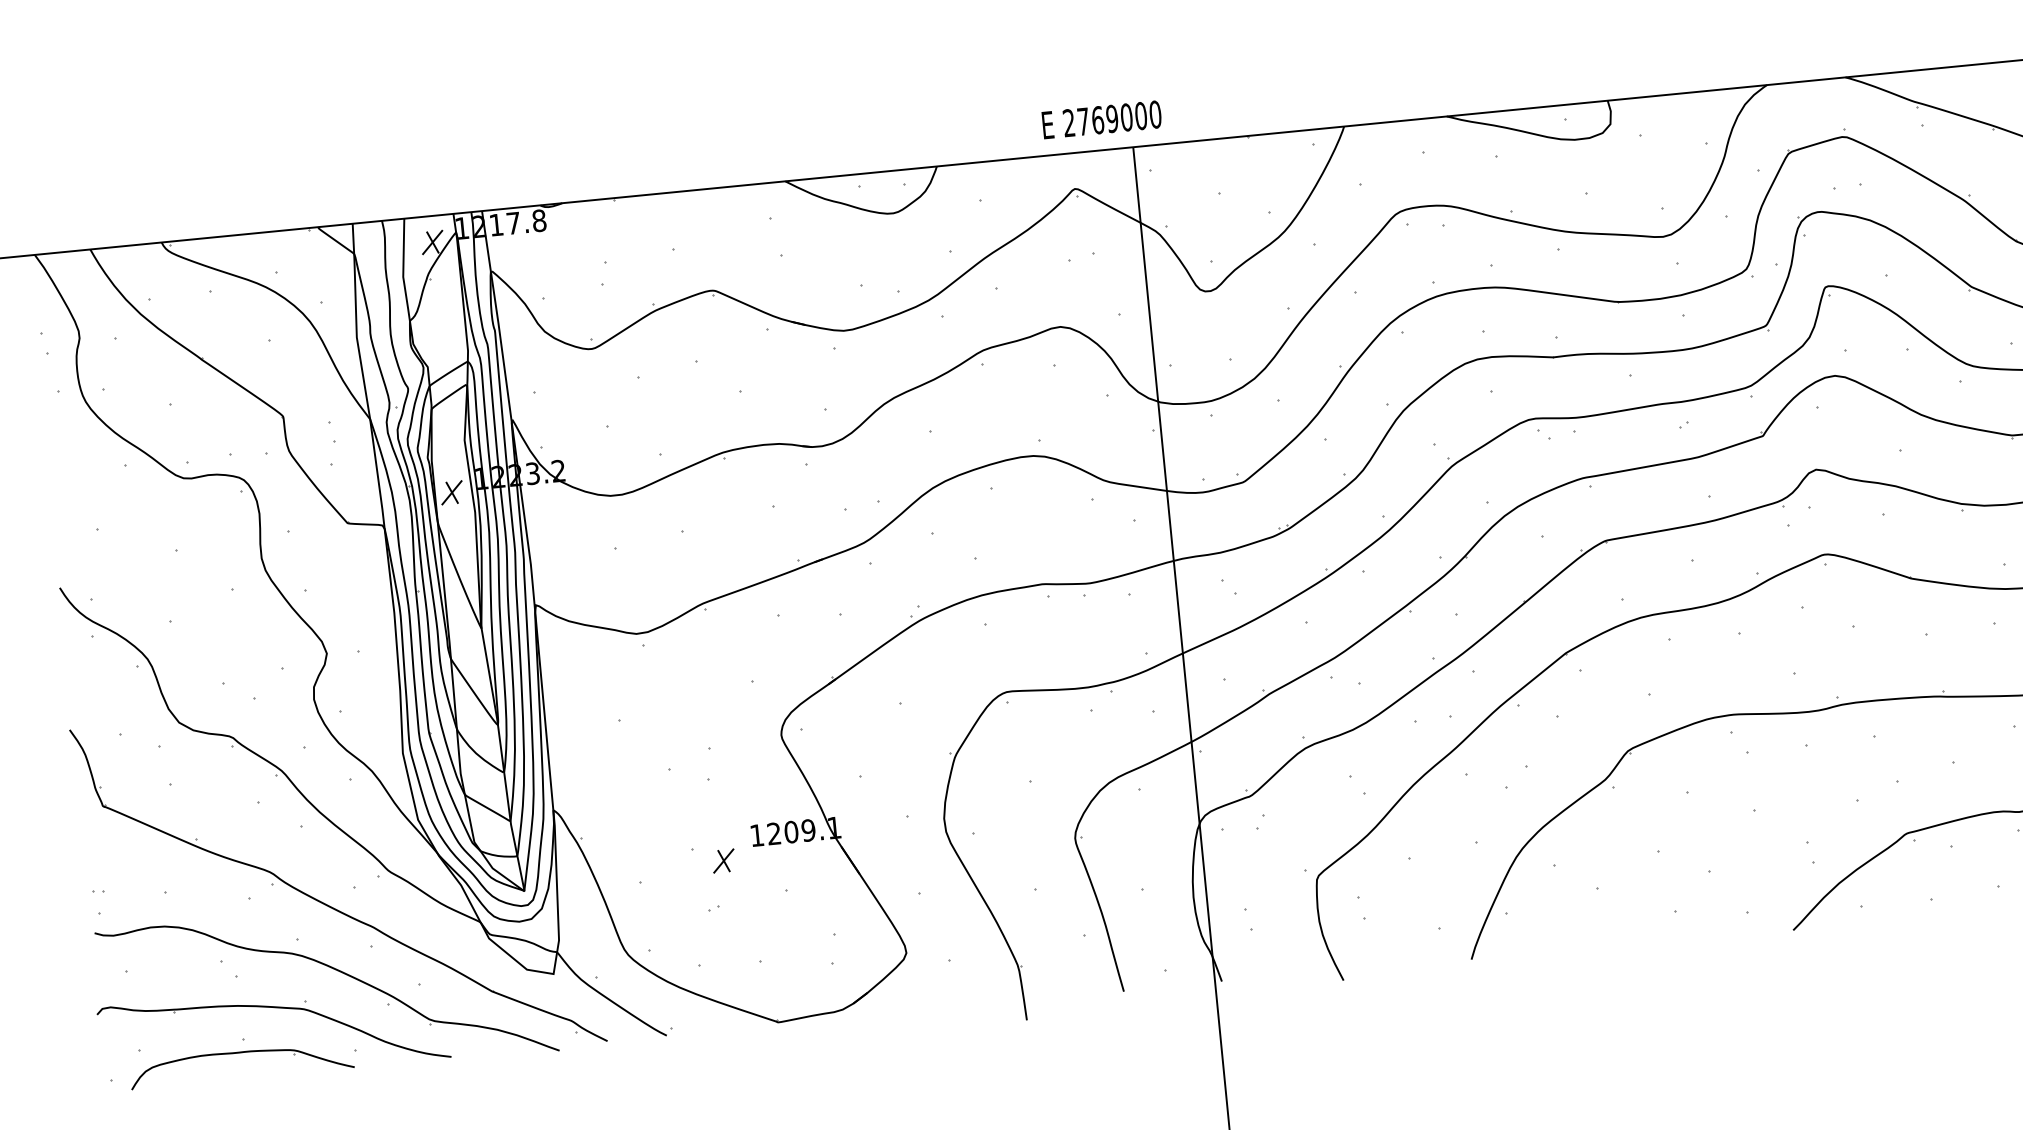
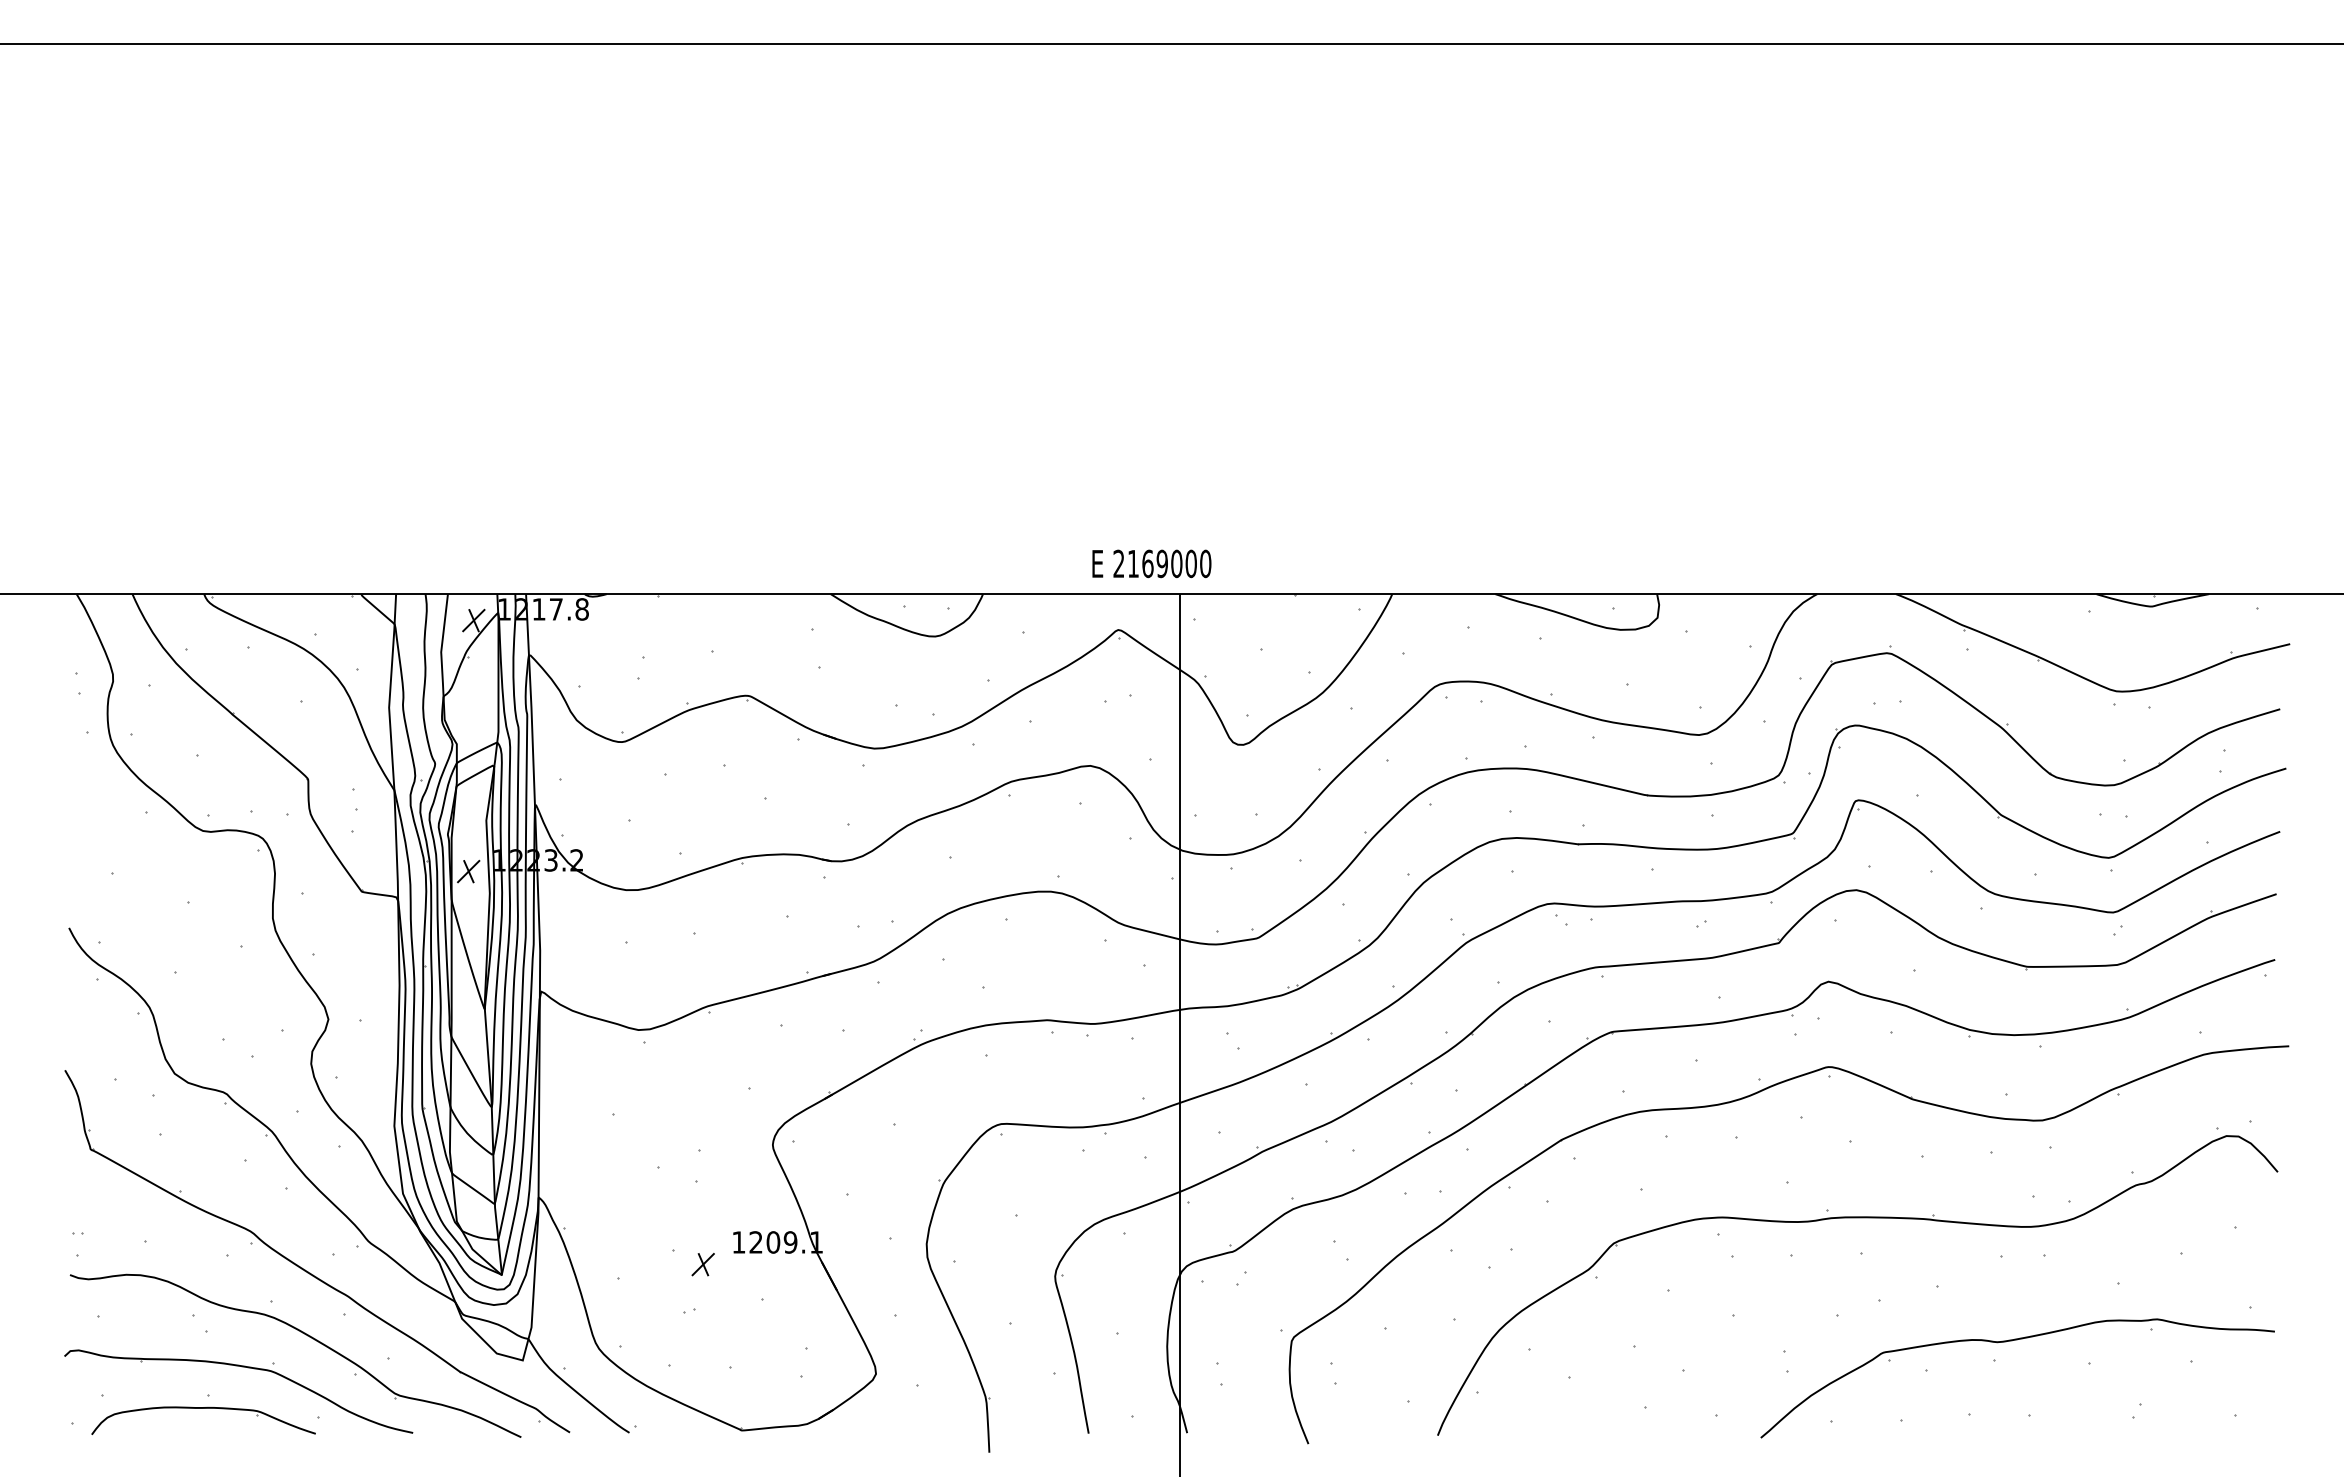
text: (1083, 121) -> (1133, 563), 2769000 -> 2169000

